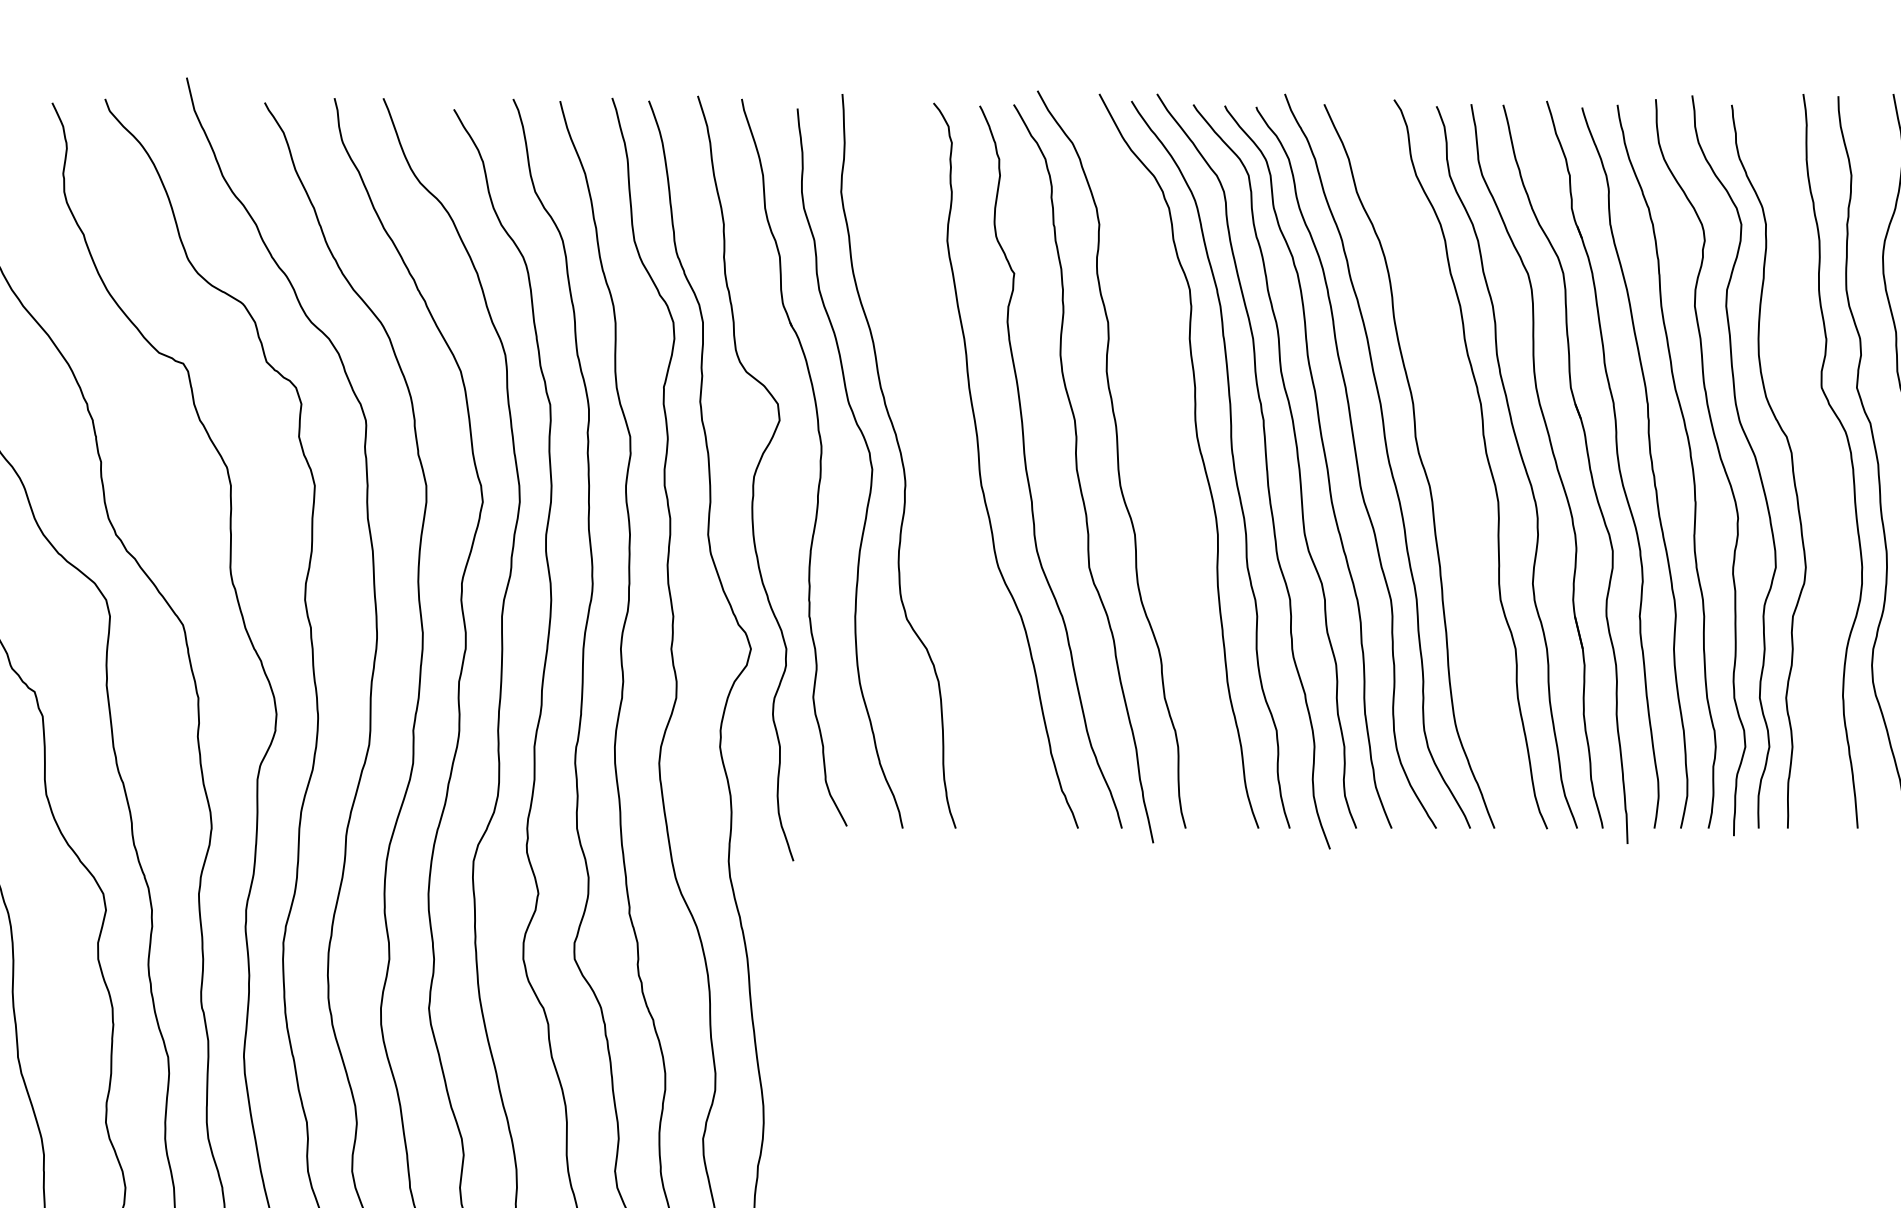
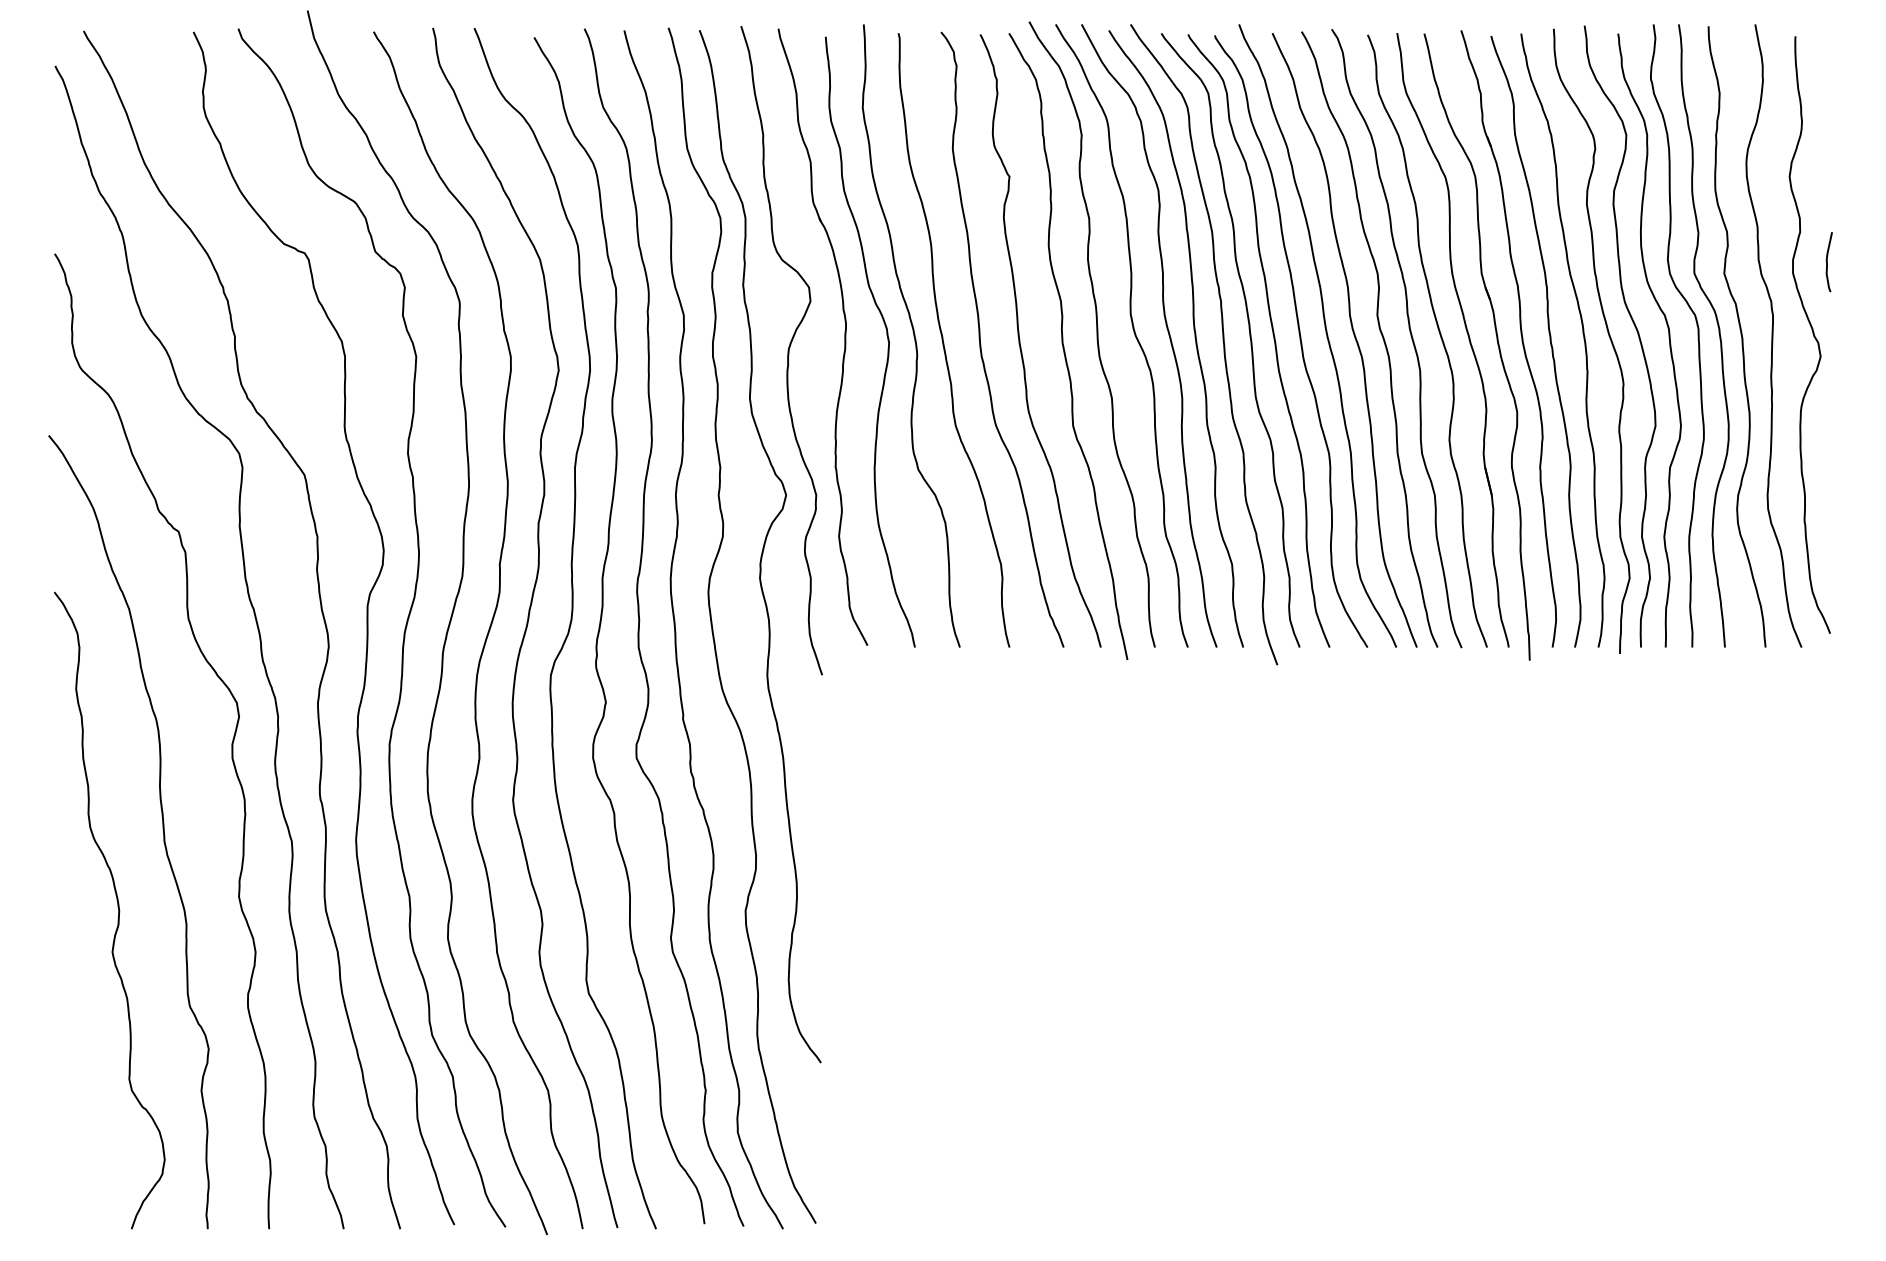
curve: (1160, 457) -> (1133, 332), added
curve: (1825, 460) -> (1697, 335), added
curve: (1452, 461) -> (1381, 336), added
curve: (937, 470) -> (944, 343), added

